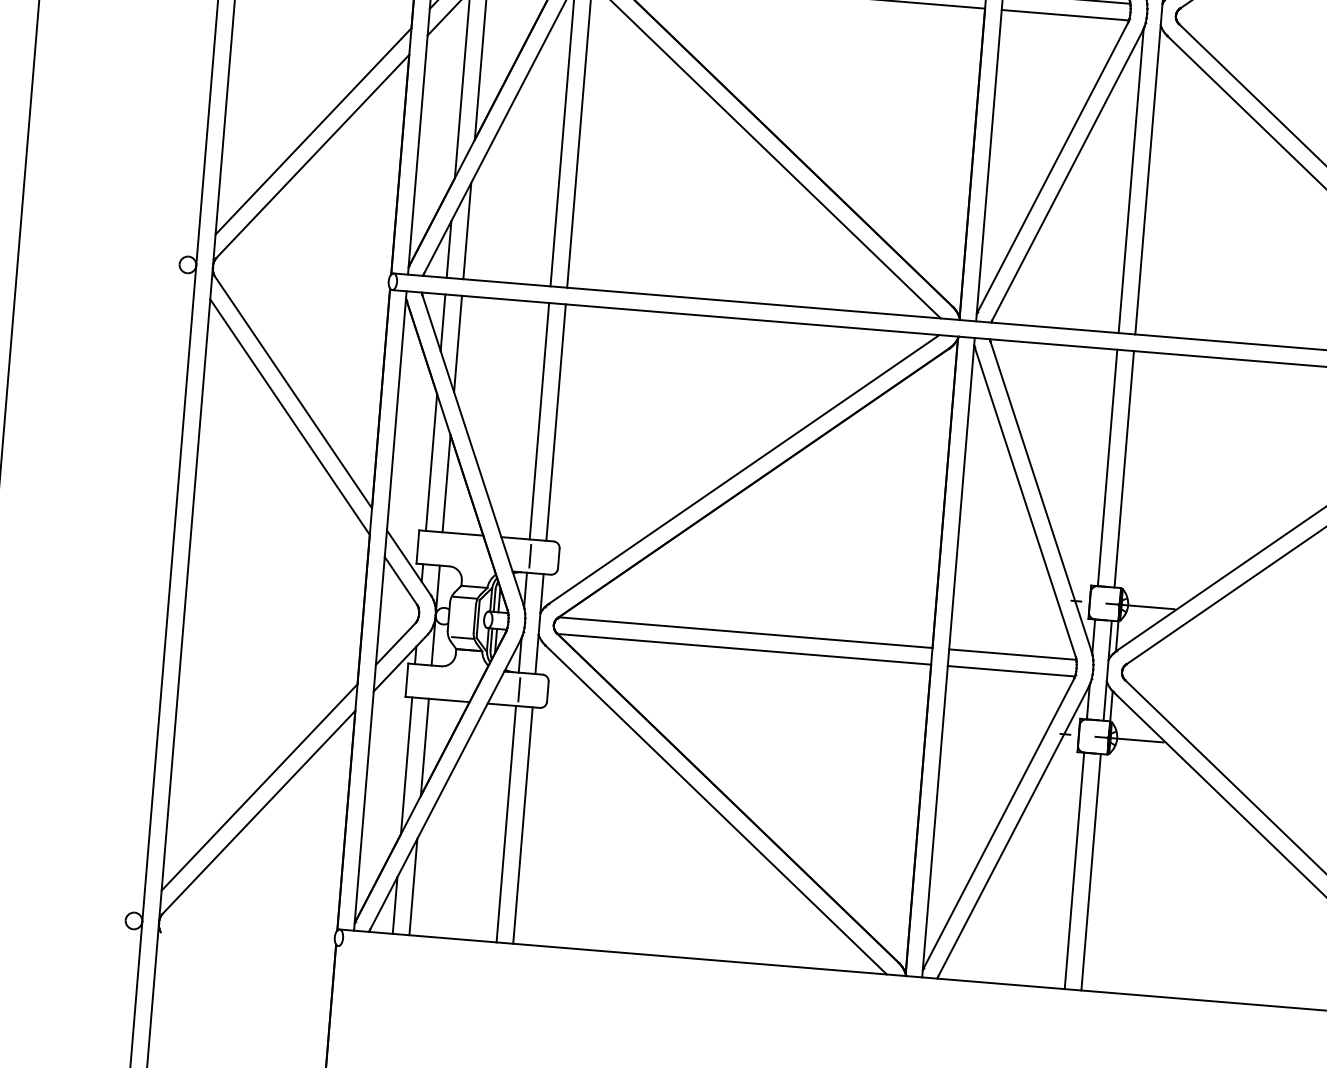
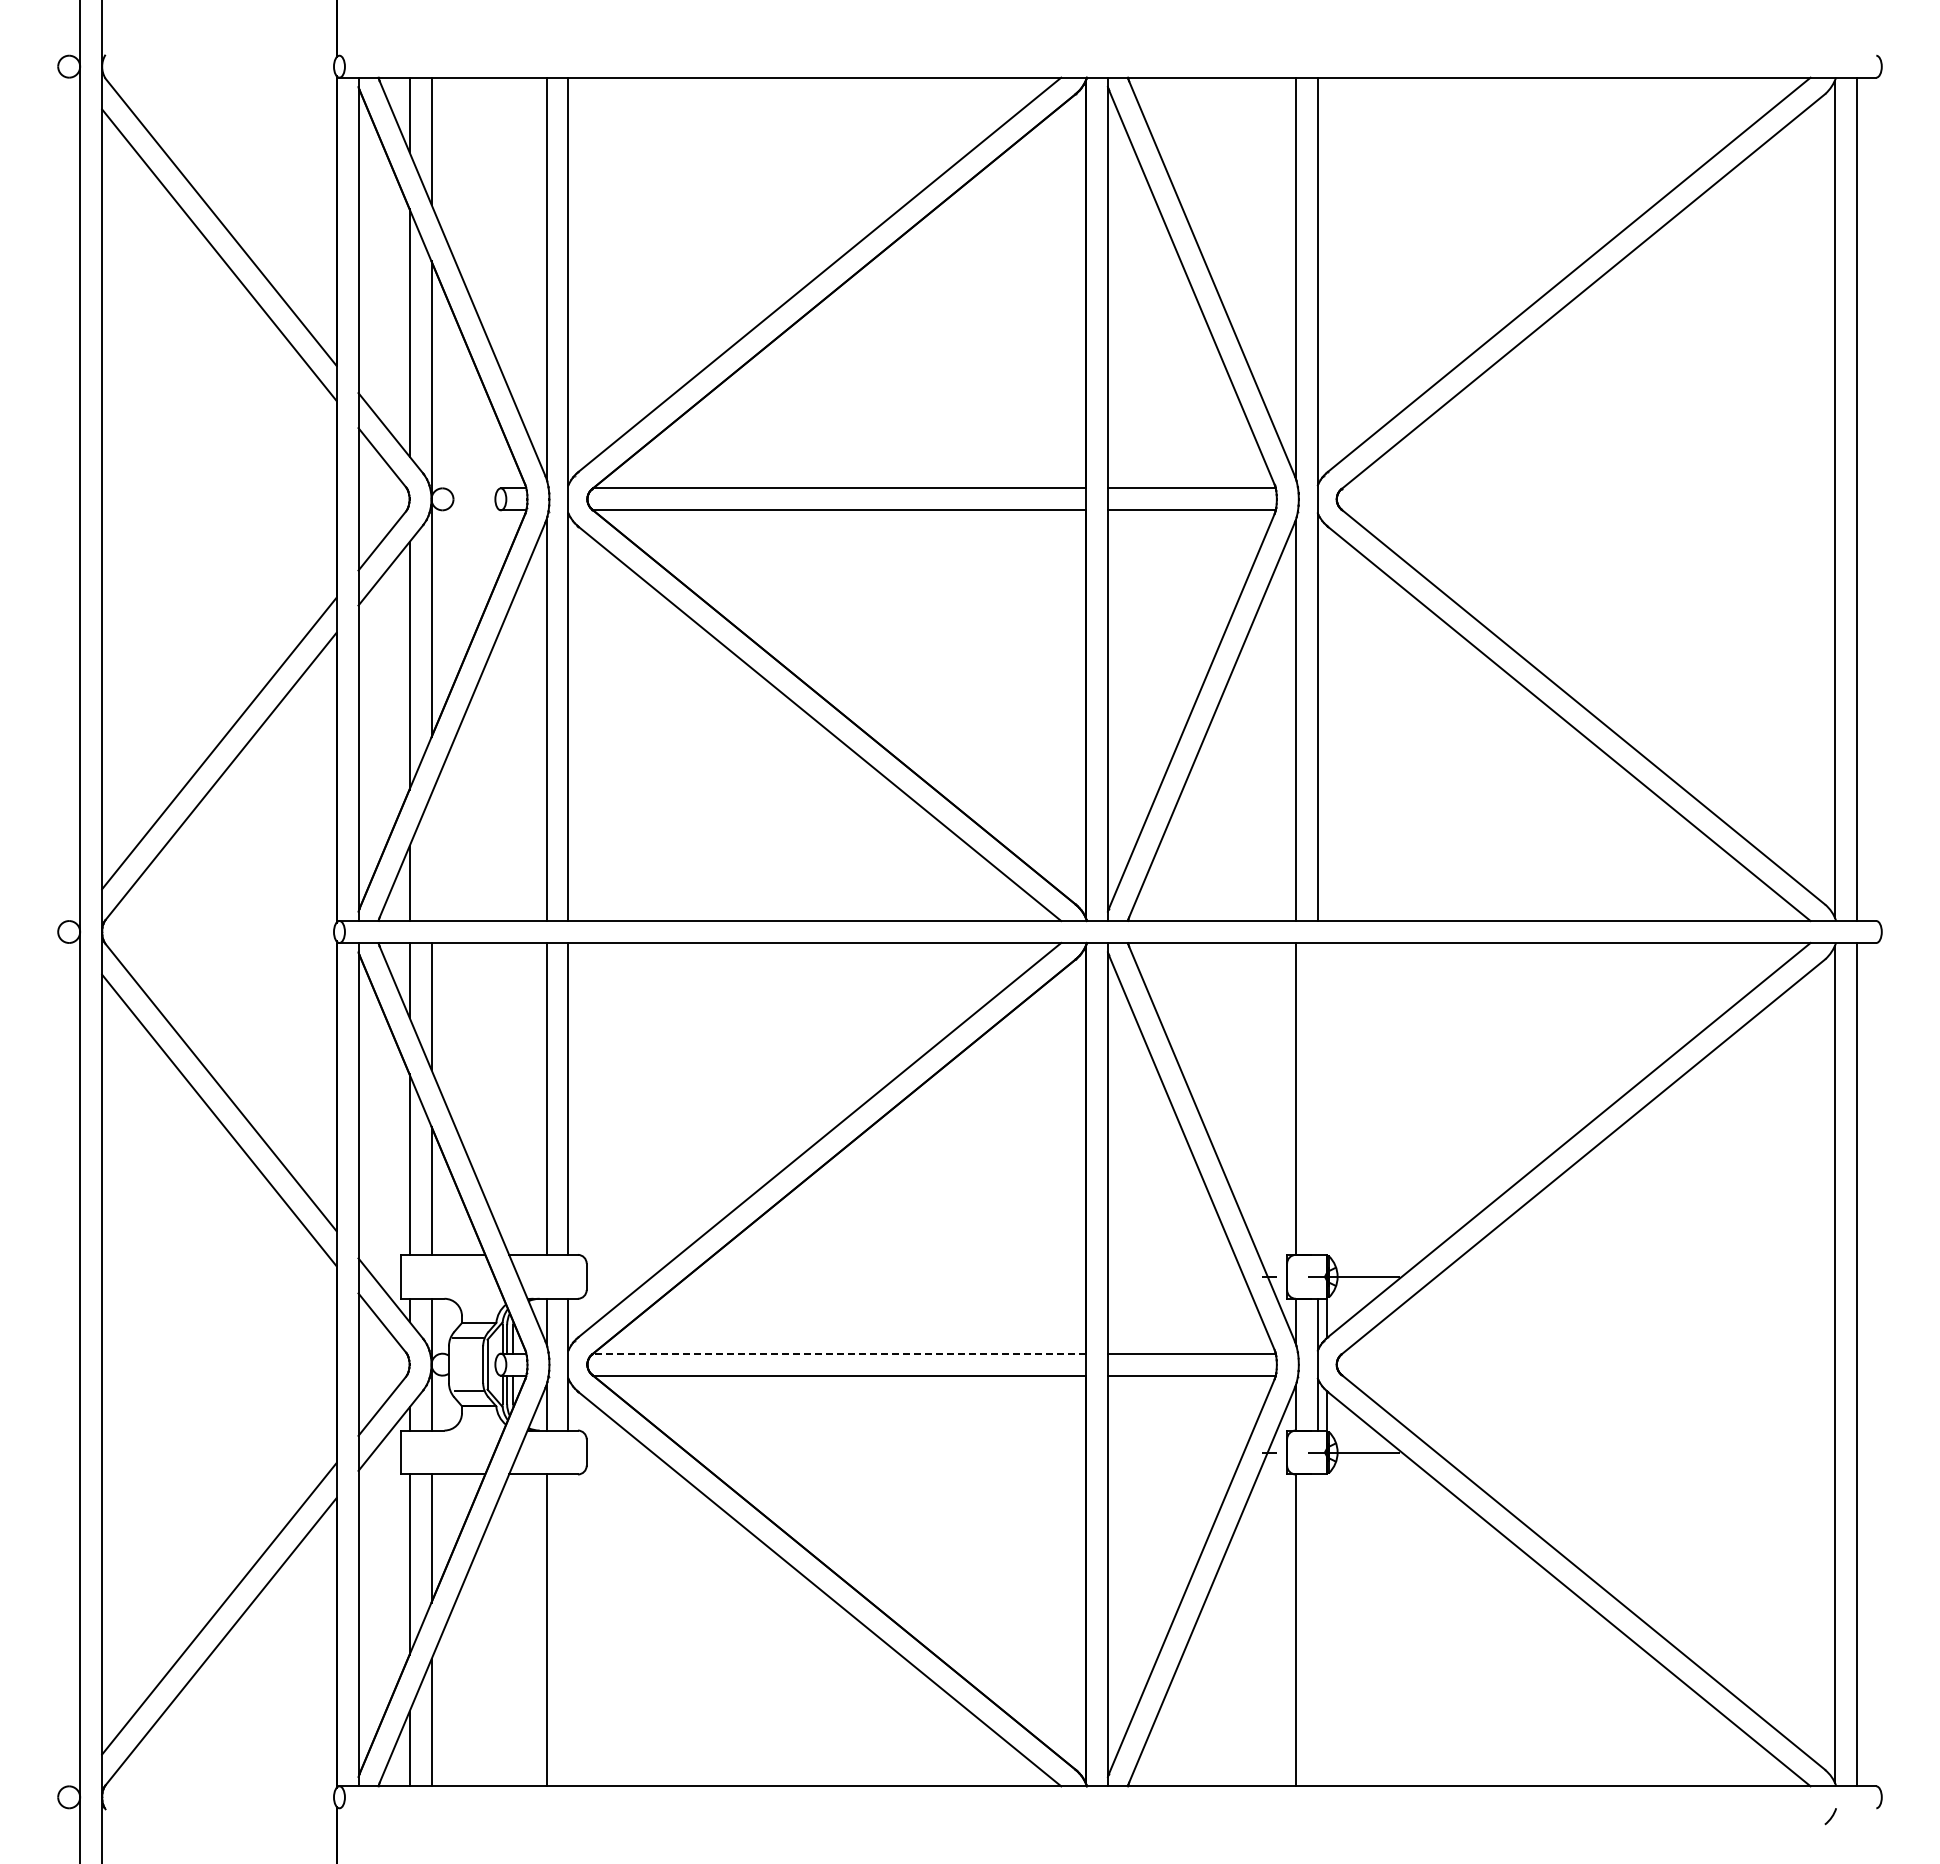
line: (467, 231) -> (431, 857), removed
line: (1123, 468) -> (1317, 1098), removed
line: (530, 556) -> (549, 1276), removed
line: (745, 632) -> (839, 1353), solid -> dashed
line: (519, 689) -> (549, 1452), removed
line: (522, 825) -> (568, 1630), removed
line: (1090, 872) -> (1317, 1630), removed

